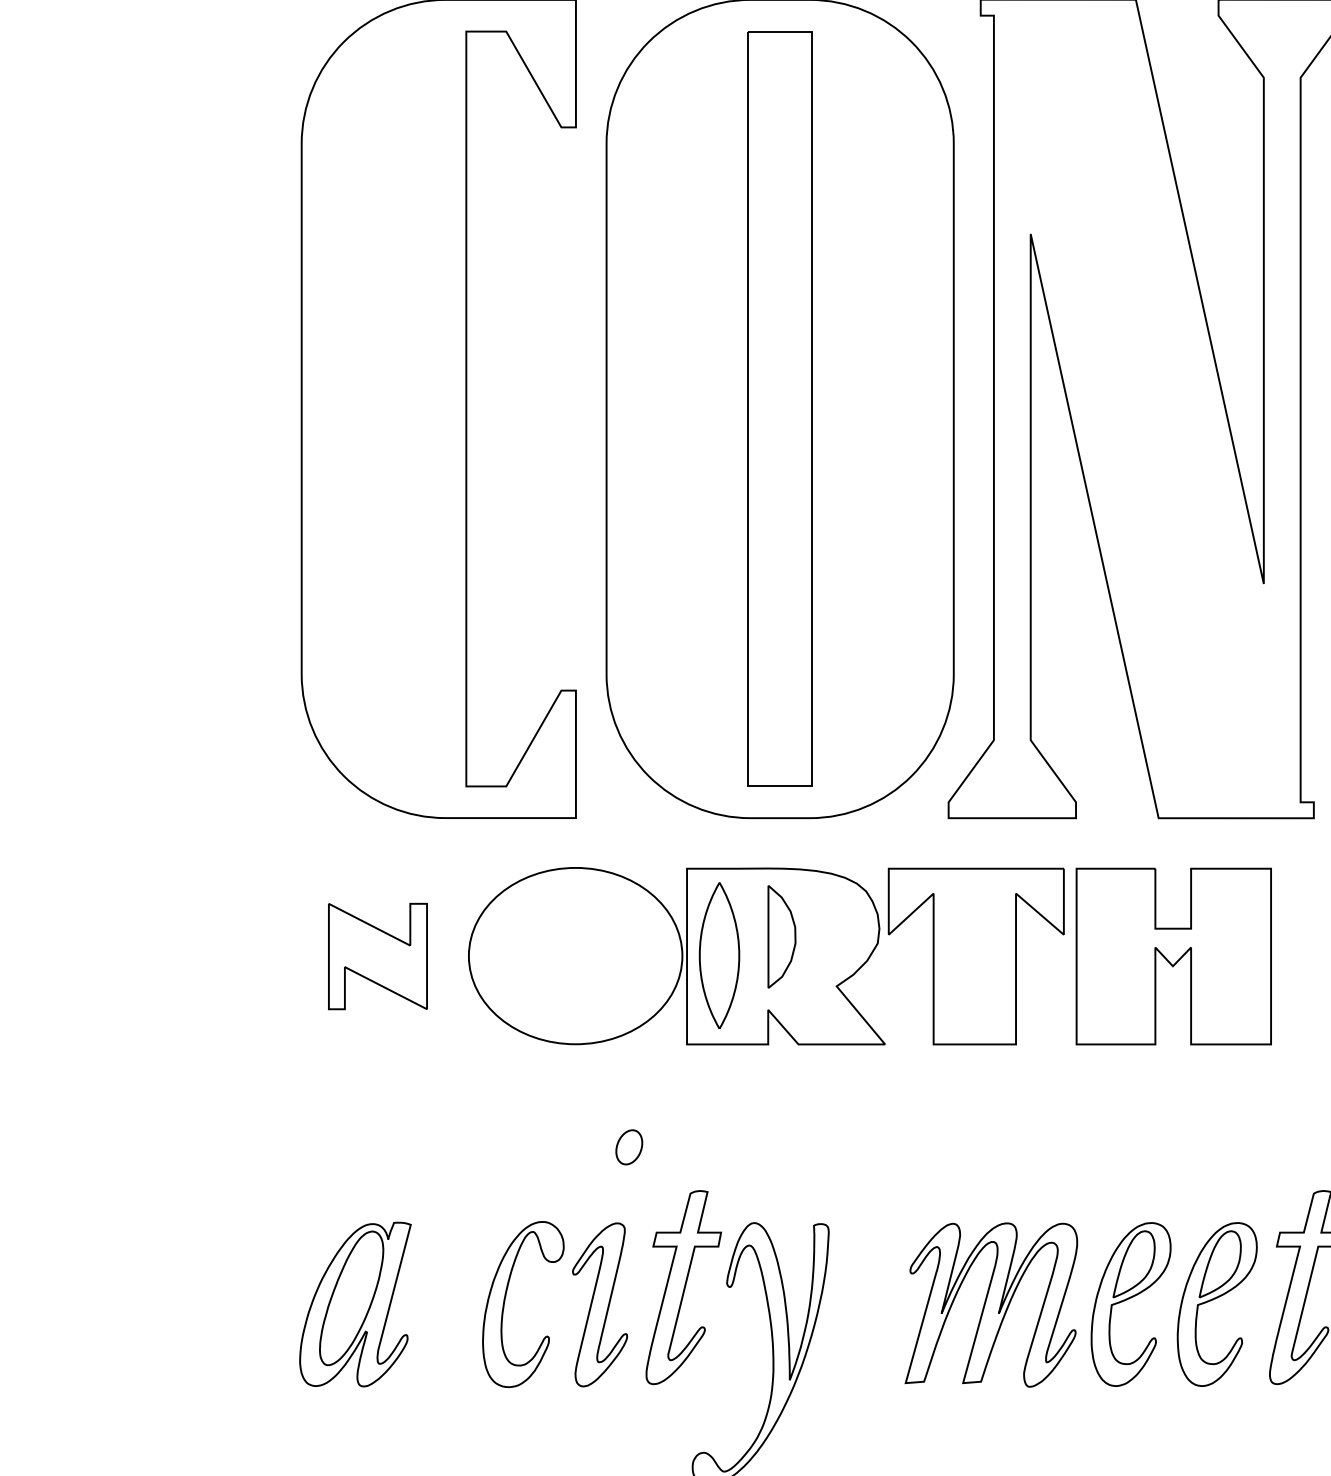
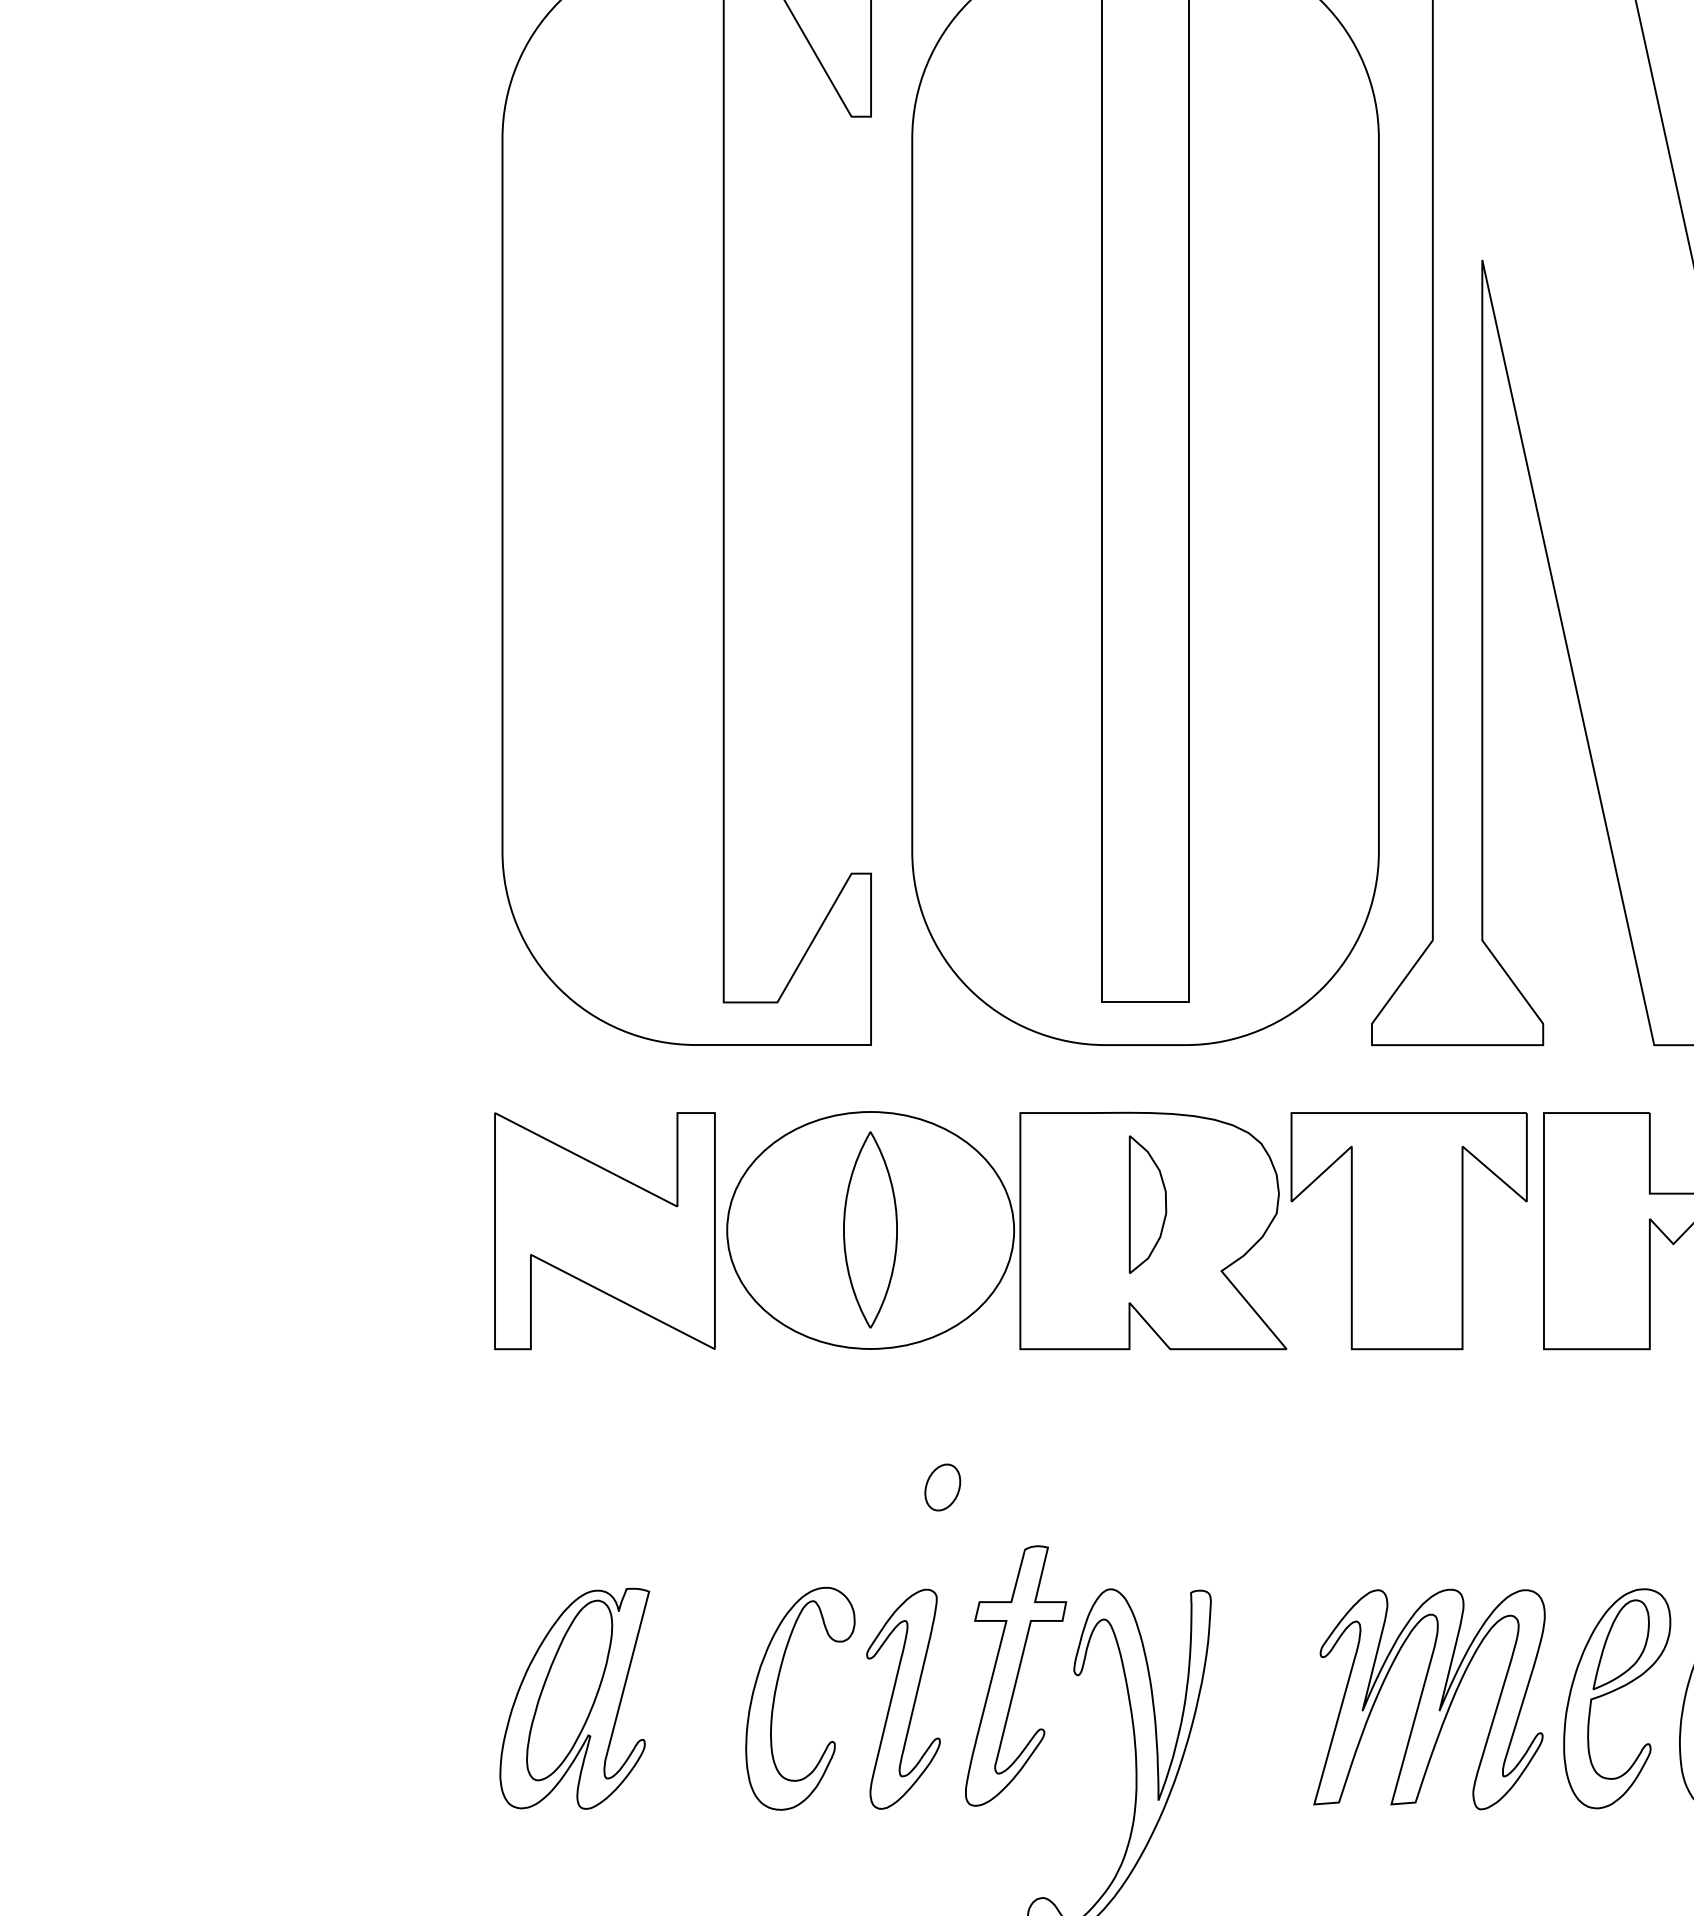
part: (719, 955) -> (870, 1229), moved
part: (377, 956) -> (604, 1231), size x1.67

